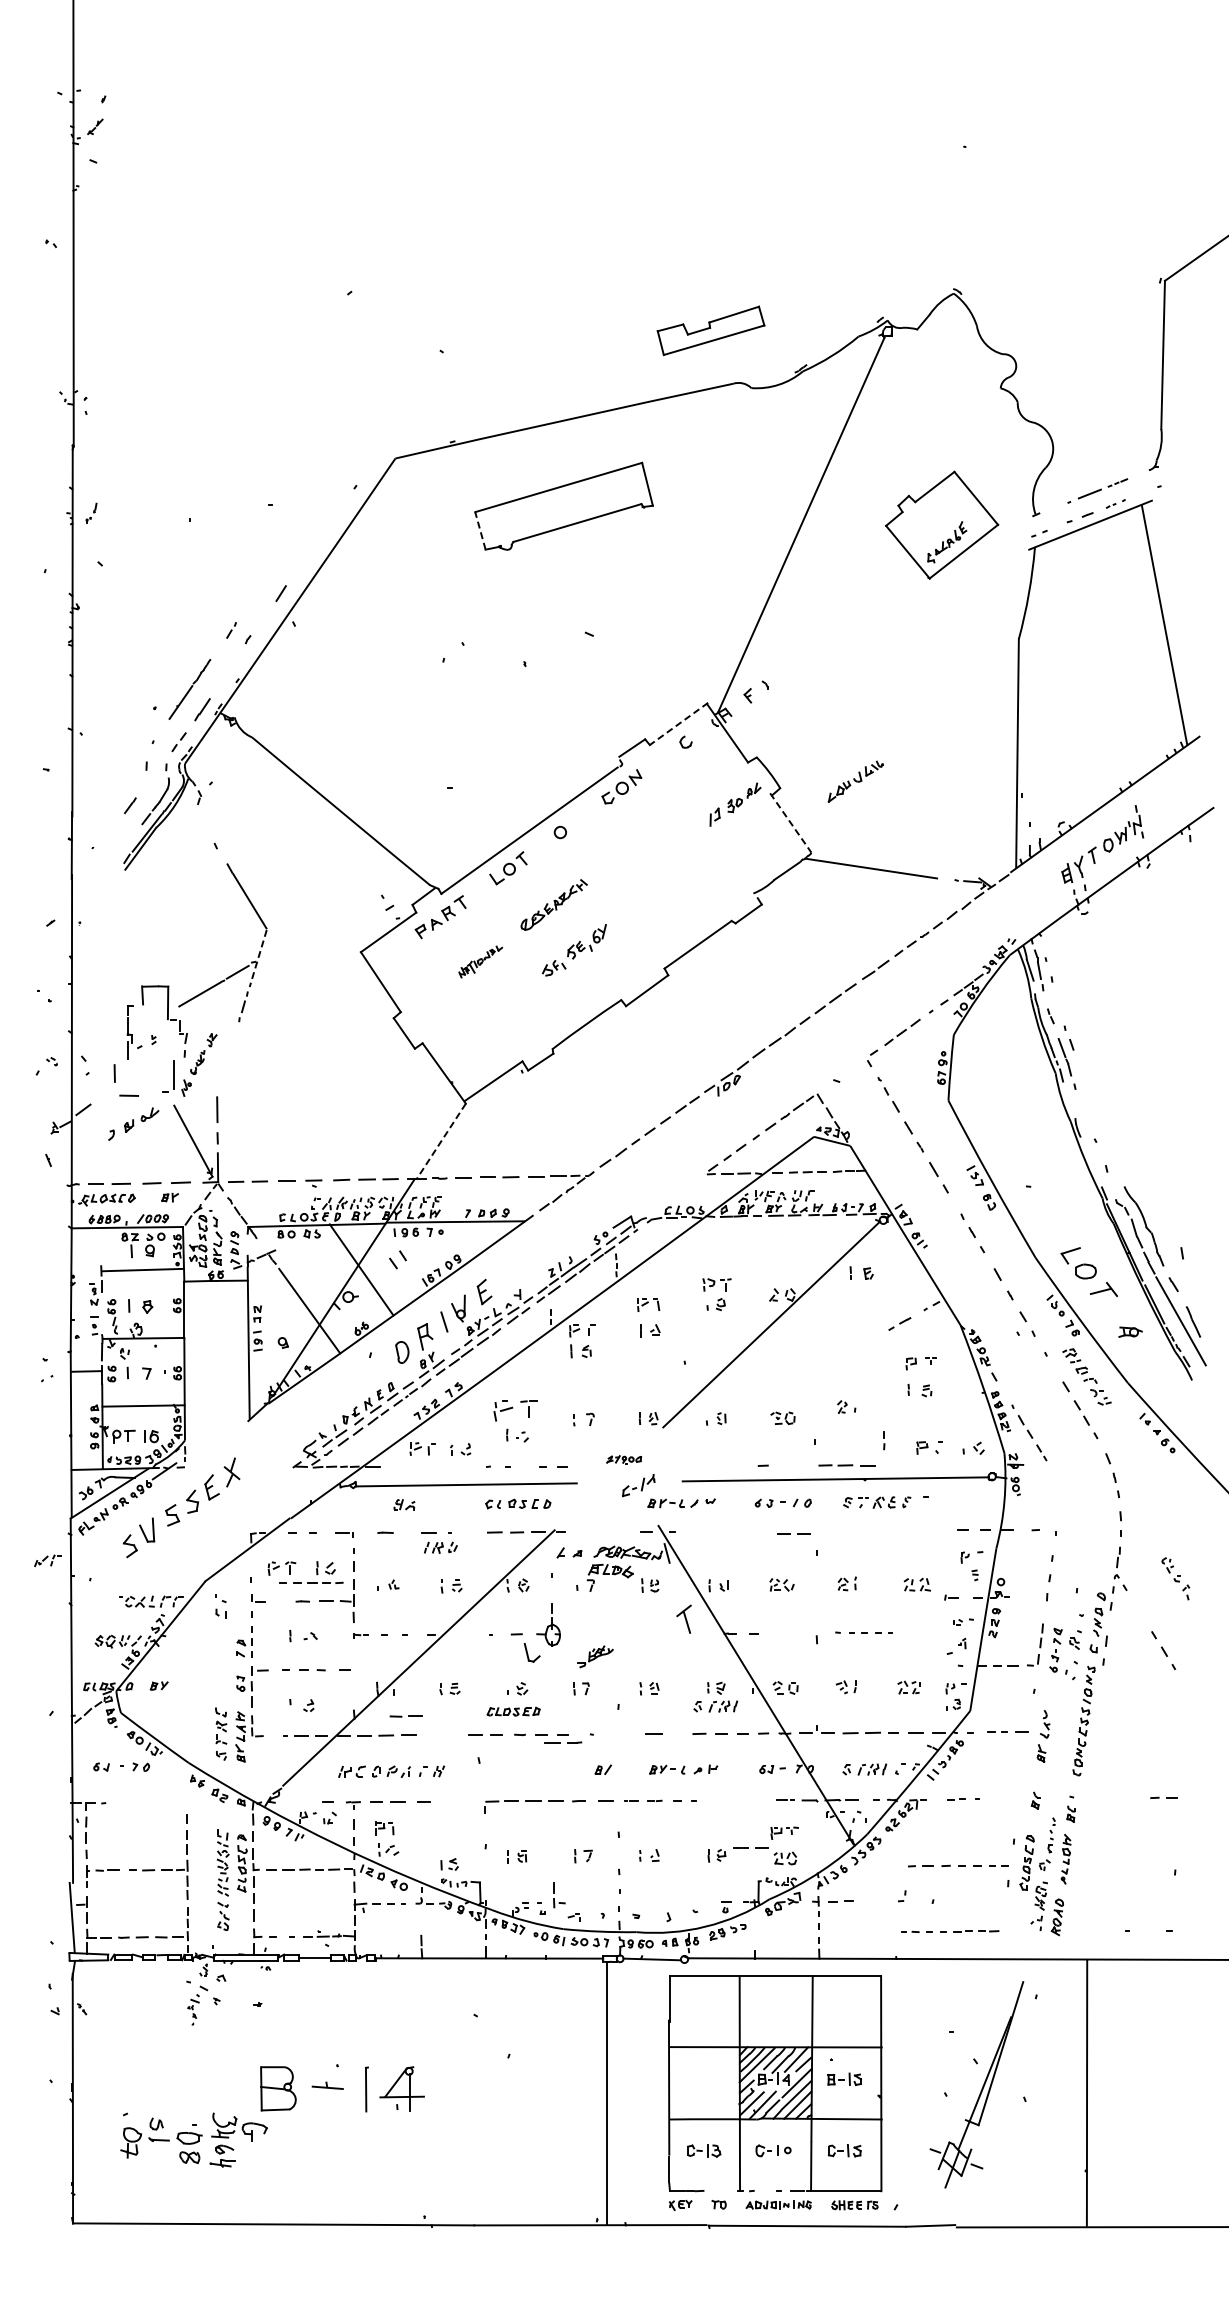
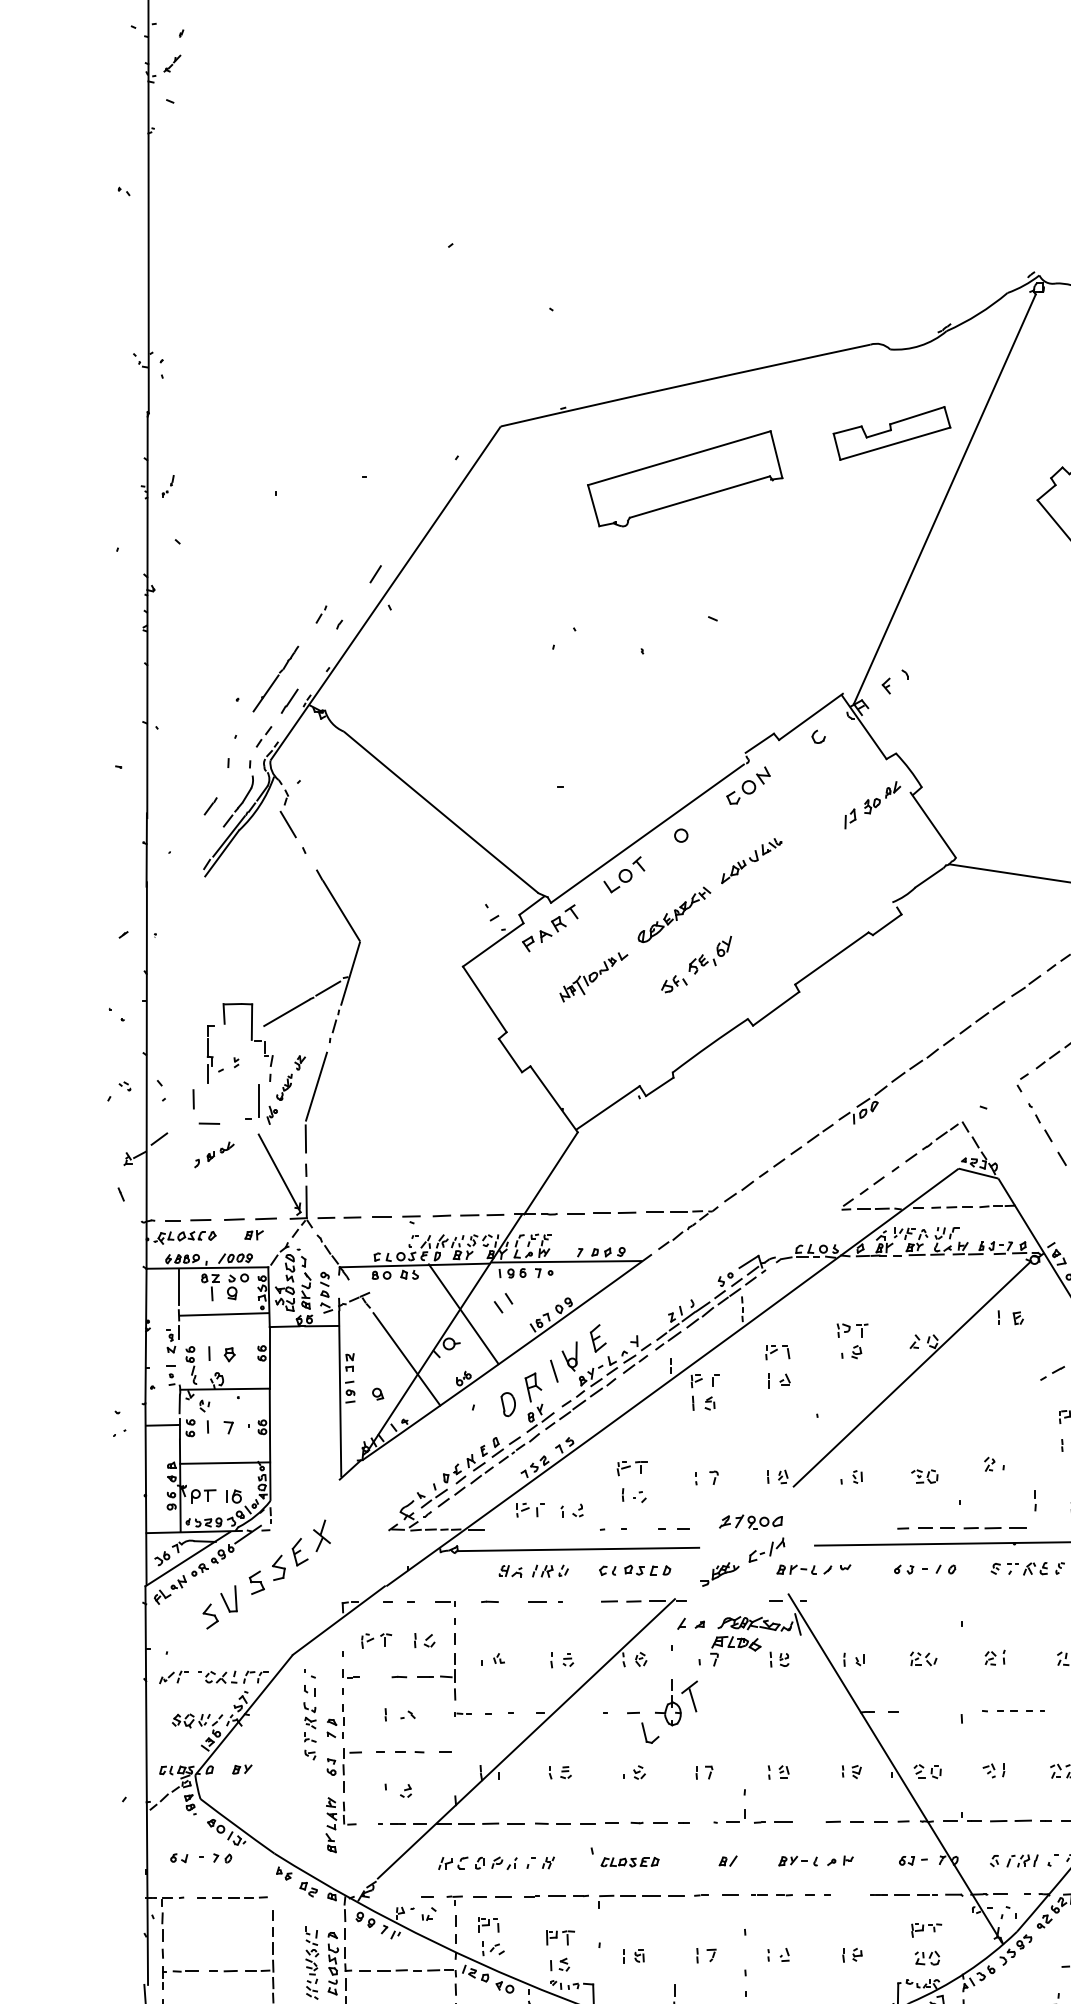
part: (710, 330) -> (891, 433), moved
line: (480, 530) -> (593, 505), dashed -> solid
line: (679, 723) -> (811, 716), dashed -> solid
part: (855, 781) -> (751, 860), moved
line: (201, 821) -> (288, 823), added
line: (791, 823) -> (934, 825), dashed -> solid
line: (258, 958) -> (350, 973), dashed -> solid
part: (480, 961) -> (593, 976), size x1.43
line: (226, 1061) -> (315, 1086), added
part: (133, 1124) -> (214, 1155), size x0.71
line: (441, 1141) -> (551, 1173), dashed -> solid
line: (101, 1245) -> (179, 1287), added
part: (515, 1410) -> (632, 1468), size x0.62
part: (623, 1459) -> (750, 1521), size x1.67
line: (790, 1533) -> (932, 1528), moved
part: (440, 1547) -> (550, 1570), moved
part: (47, 1560) -> (173, 1677), moved
part: (311, 1582) -> (232, 1896), moved
part: (683, 1618) -> (688, 1695), moved
part: (595, 1656) -> (719, 1574), moved
part: (715, 1706) -> (850, 1791), removed
part: (513, 1711) -> (629, 1861), moved
line: (402, 1716) -> (548, 1823), moved
part: (619, 1728) -> (745, 1815), added
part: (221, 1733) -> (310, 1730), moved
part: (563, 1742) -> (568, 1895), moved
part: (449, 1839) -> (559, 1937), added
line: (748, 1847) -> (887, 1893), moved

